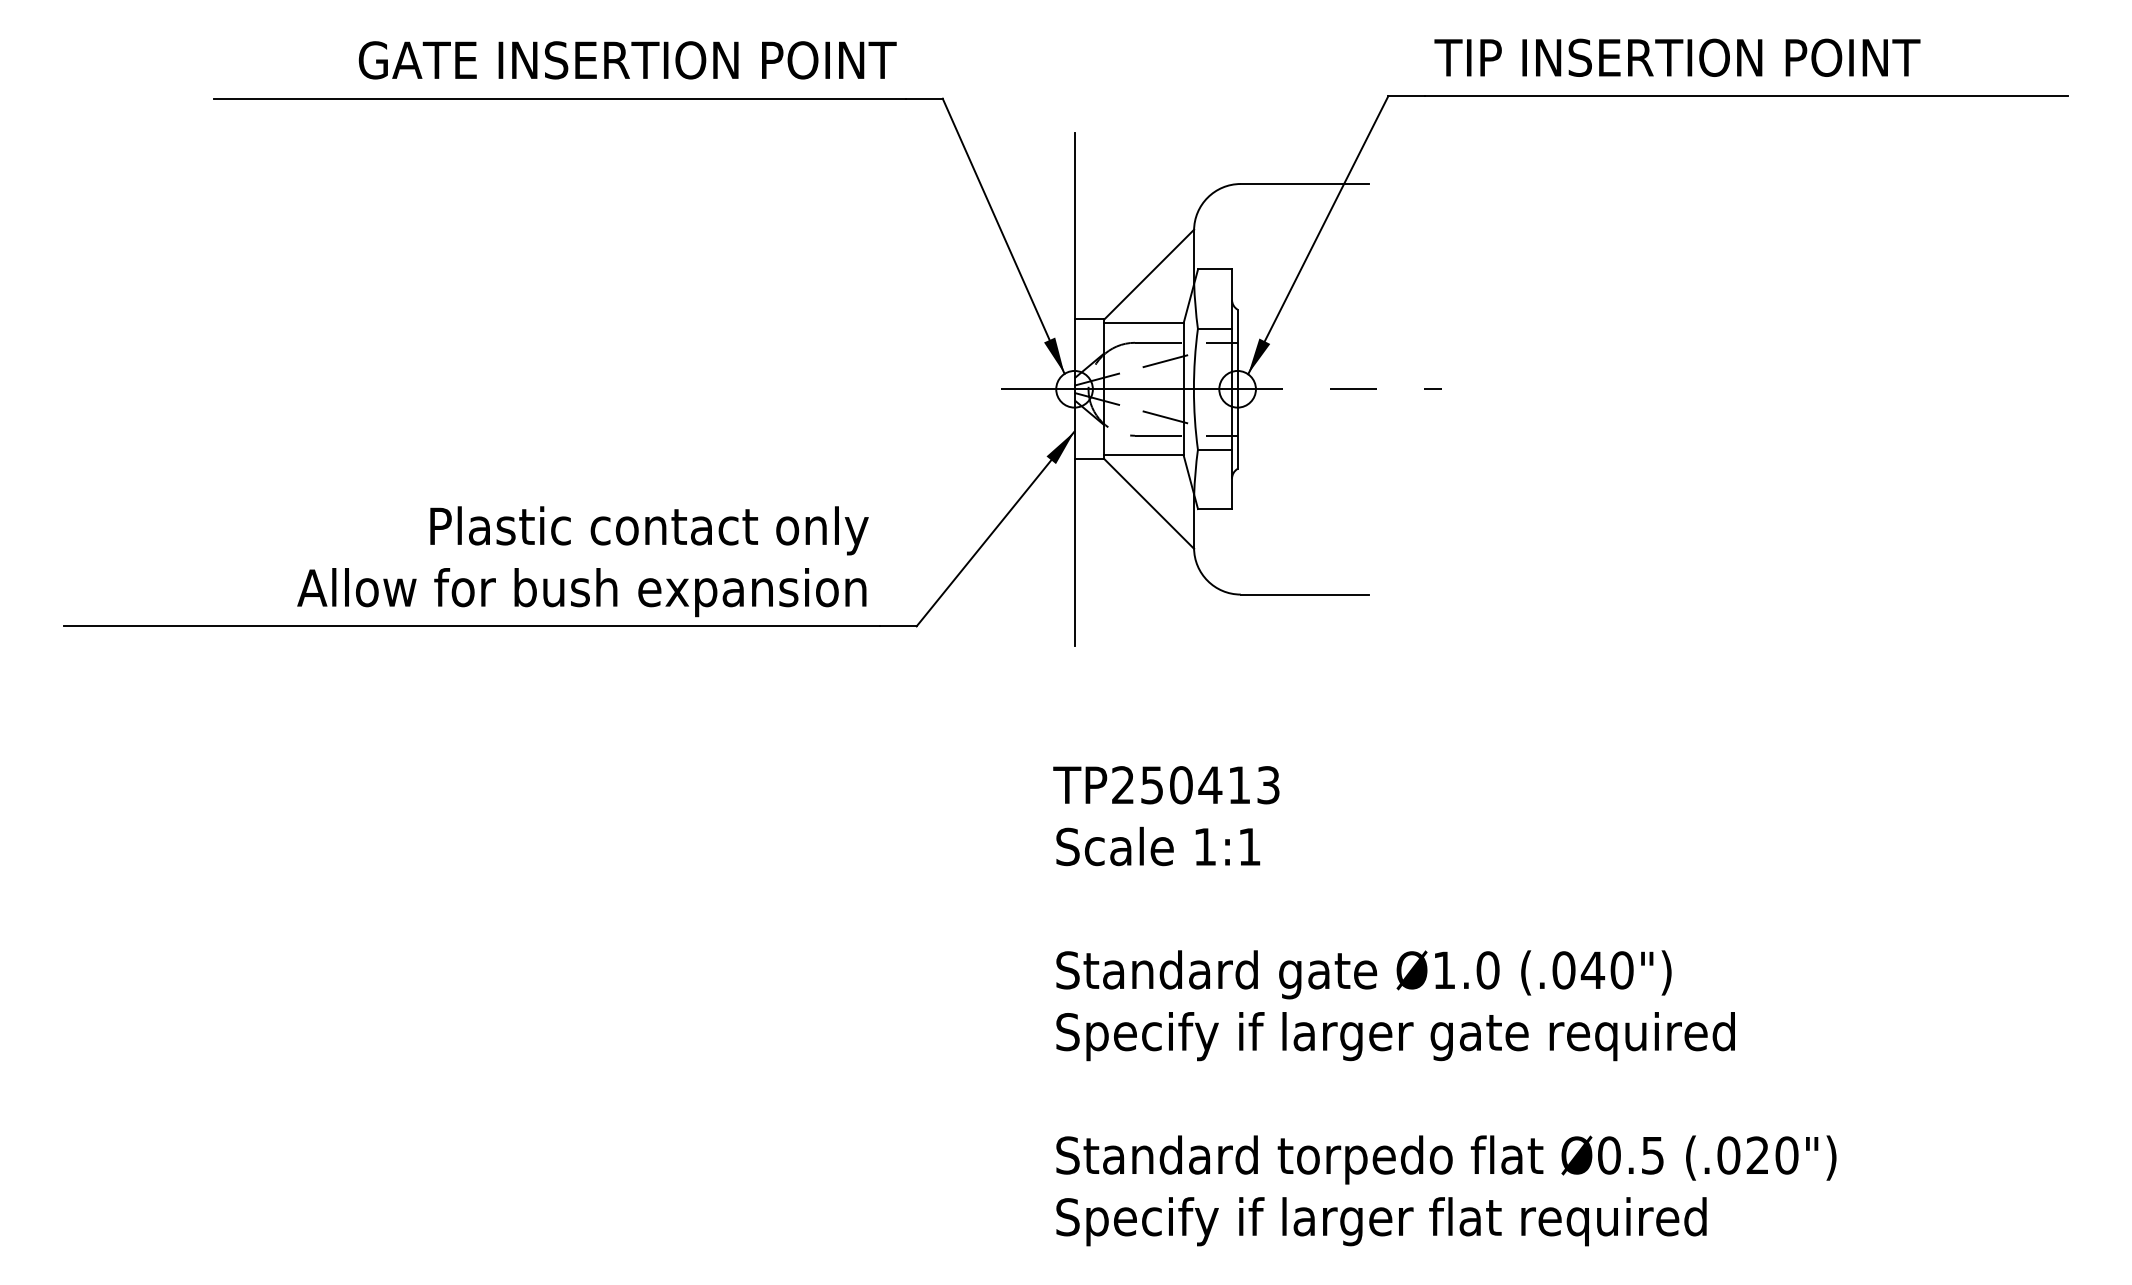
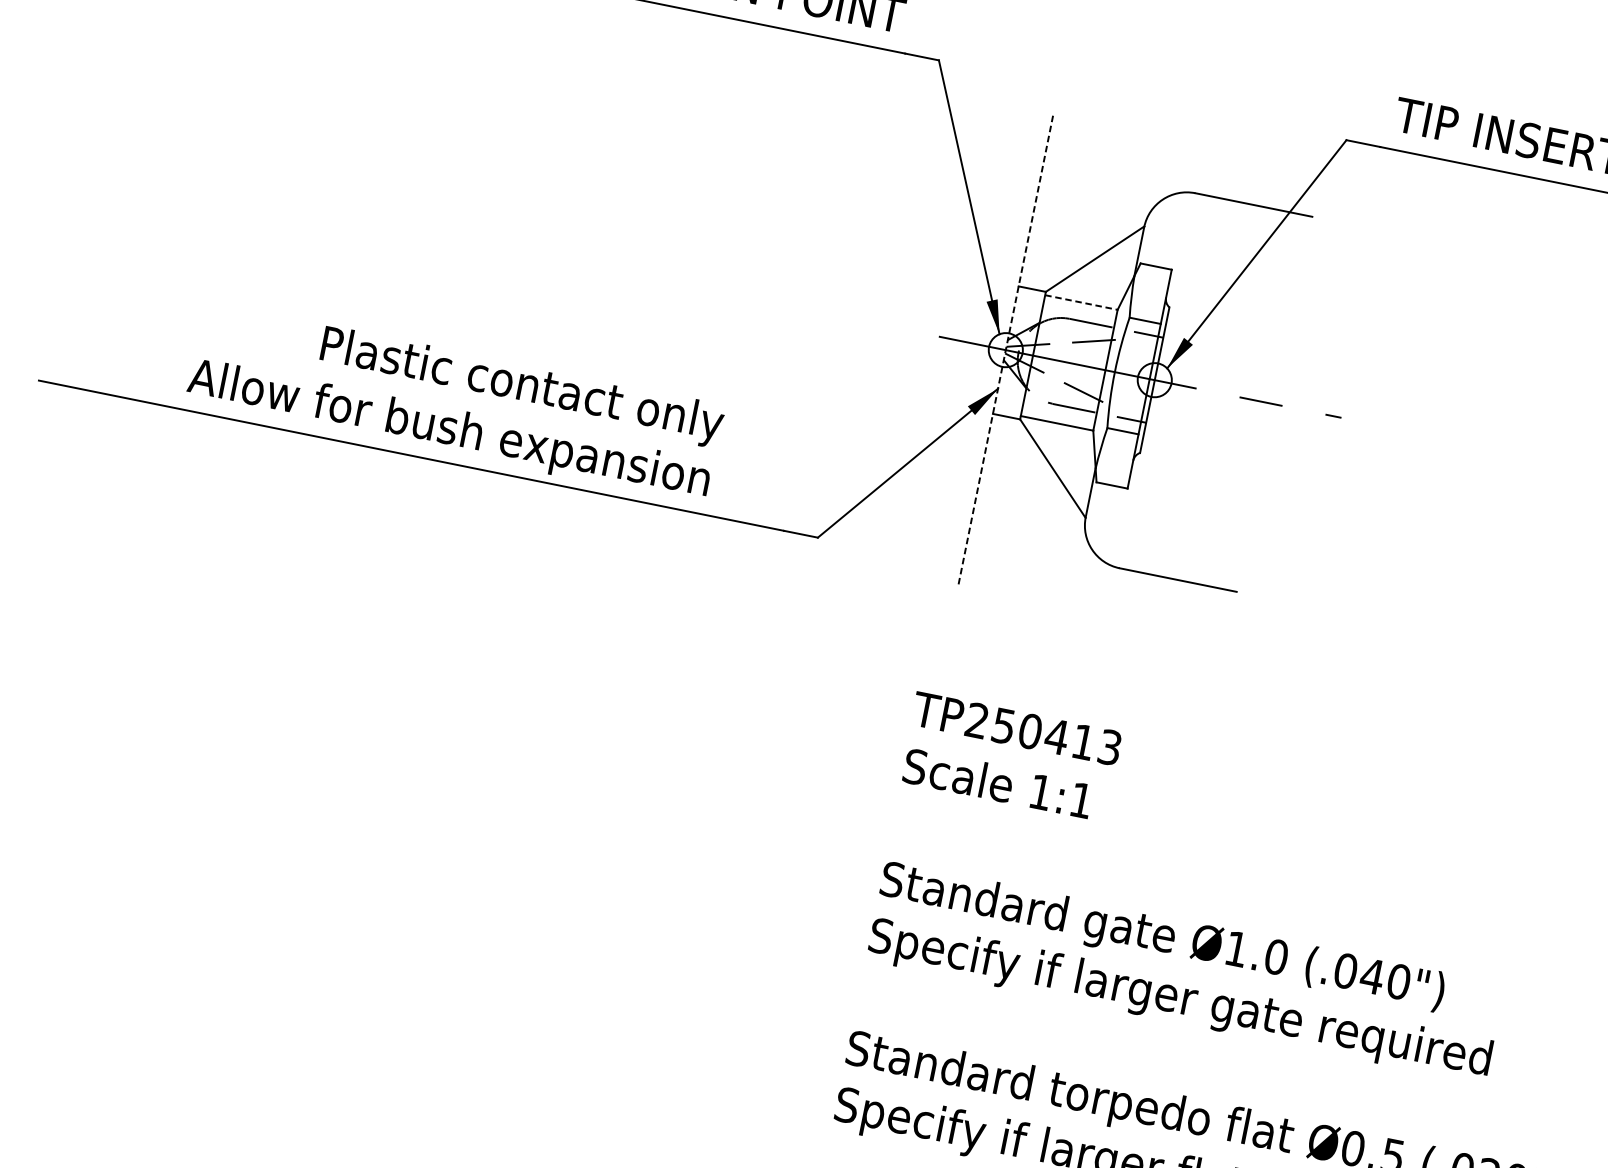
line: (1144, 323) -> (1081, 302), solid -> dashed
line: (1074, 389) -> (1005, 350), solid -> dashed
text: (582, 561) -> (455, 402), moved

